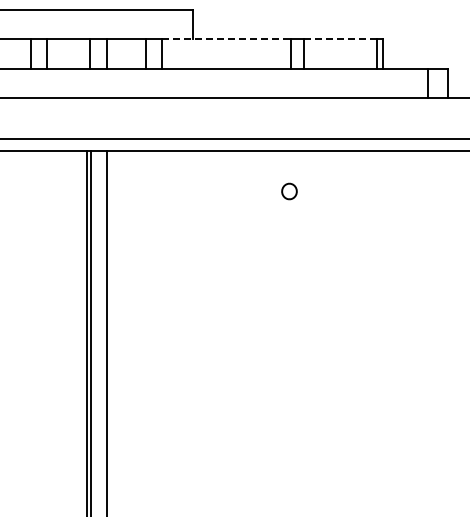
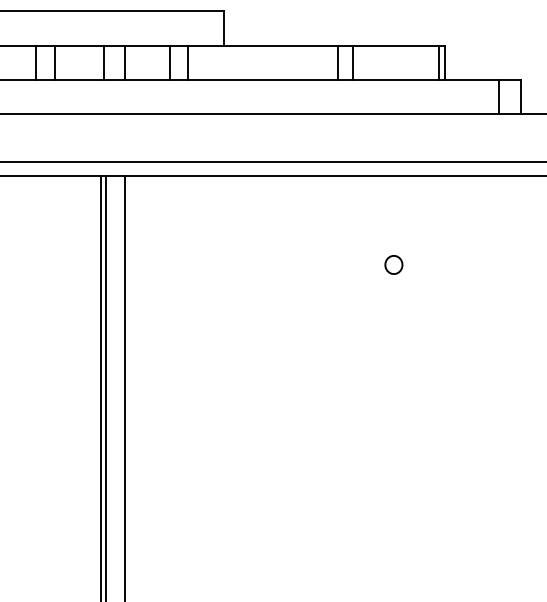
line: (226, 39) -> (263, 46), dashed -> solid
line: (340, 39) -> (396, 46), dashed -> solid
part: (289, 191) -> (393, 264), moved

